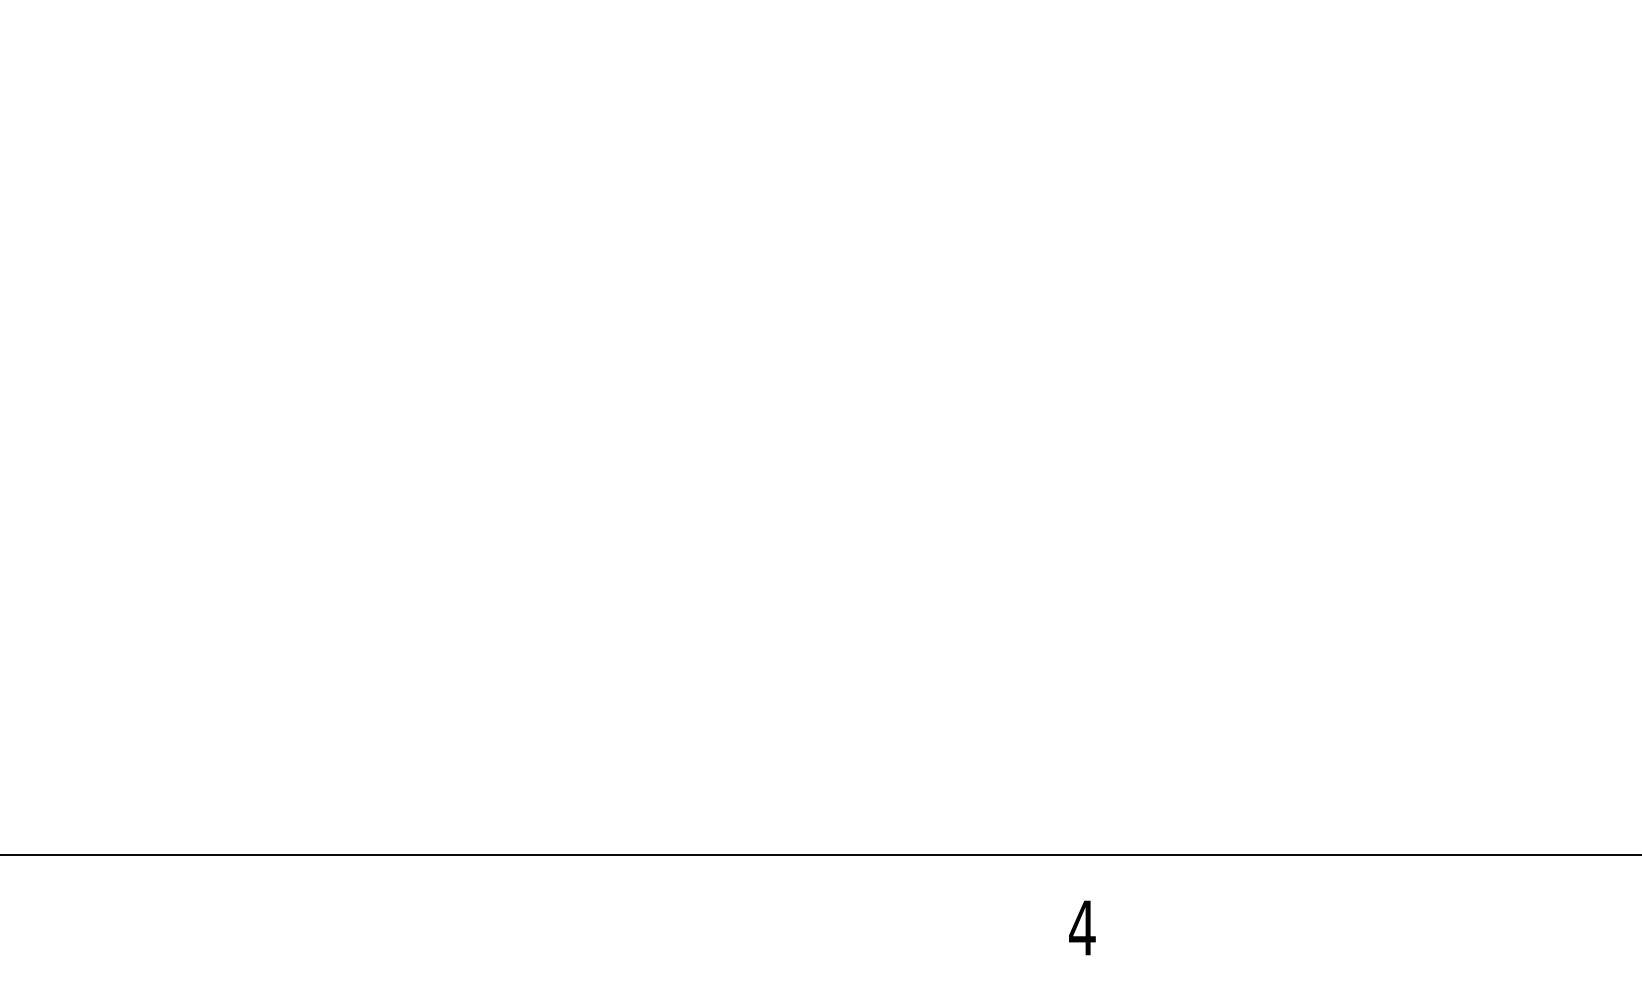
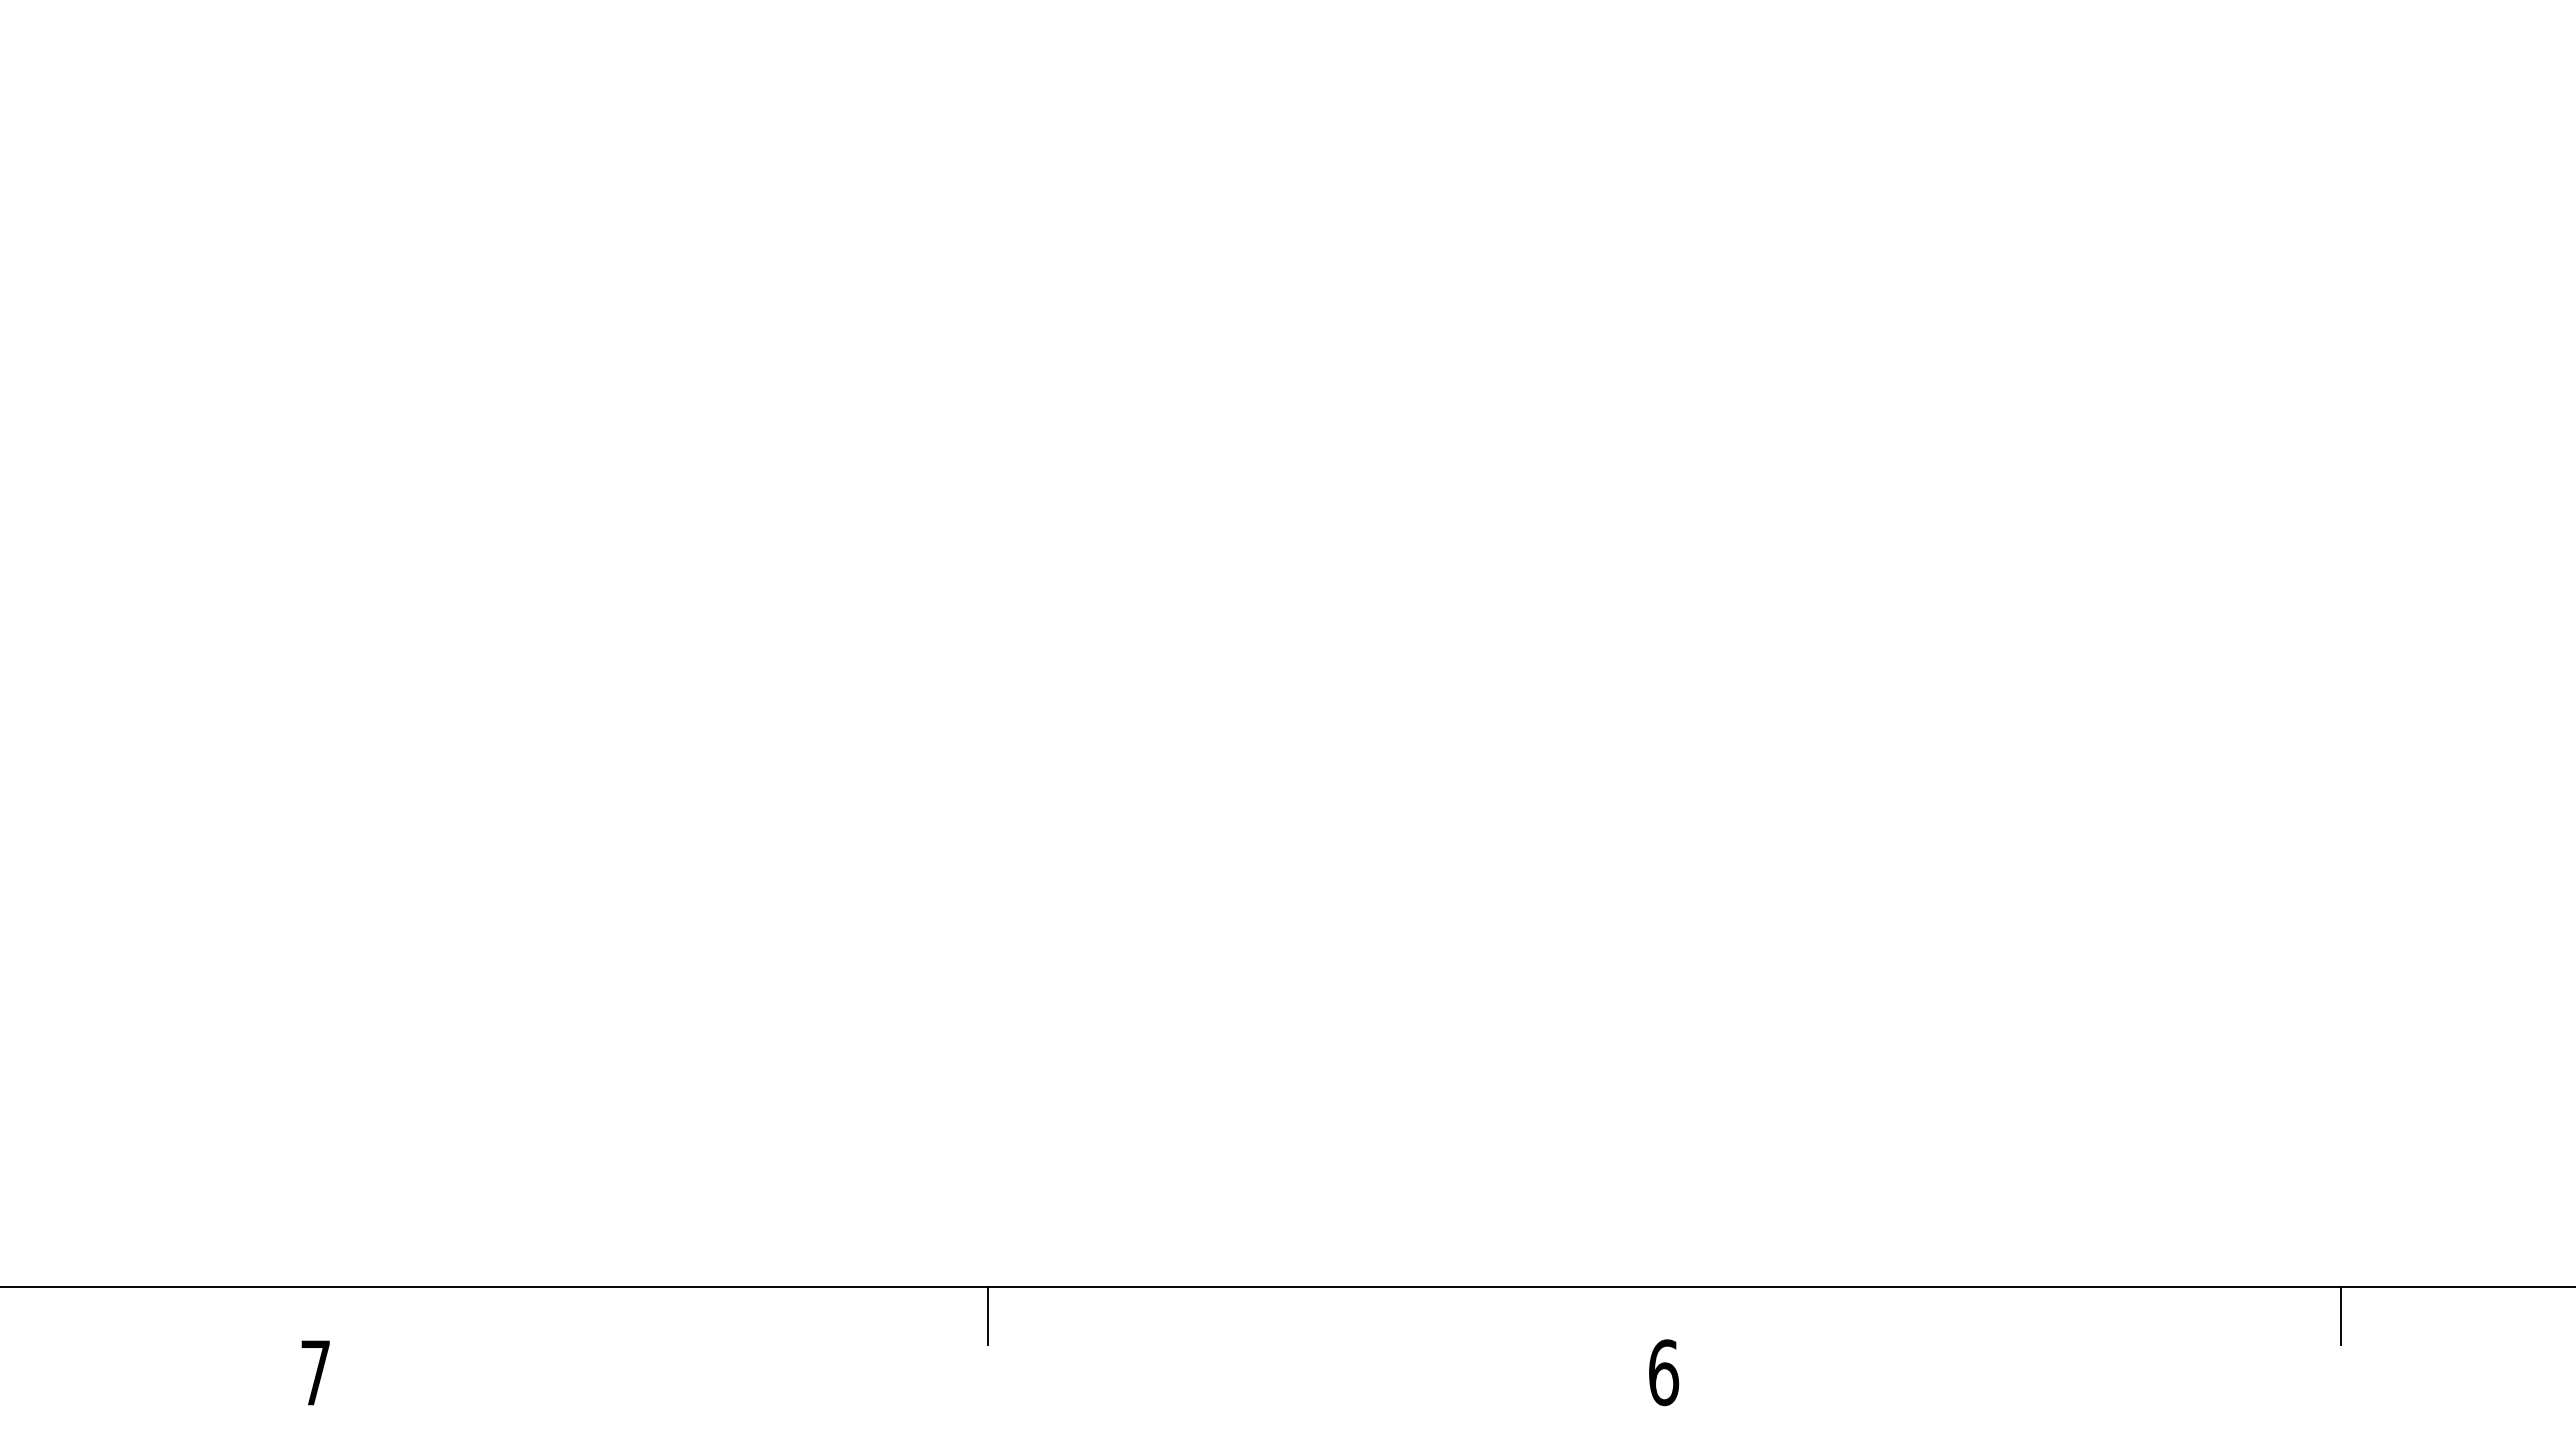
line: (511, 879) -> (988, 1315), added
text: (1082, 927) -> (1663, 1372), 4 -> 6

